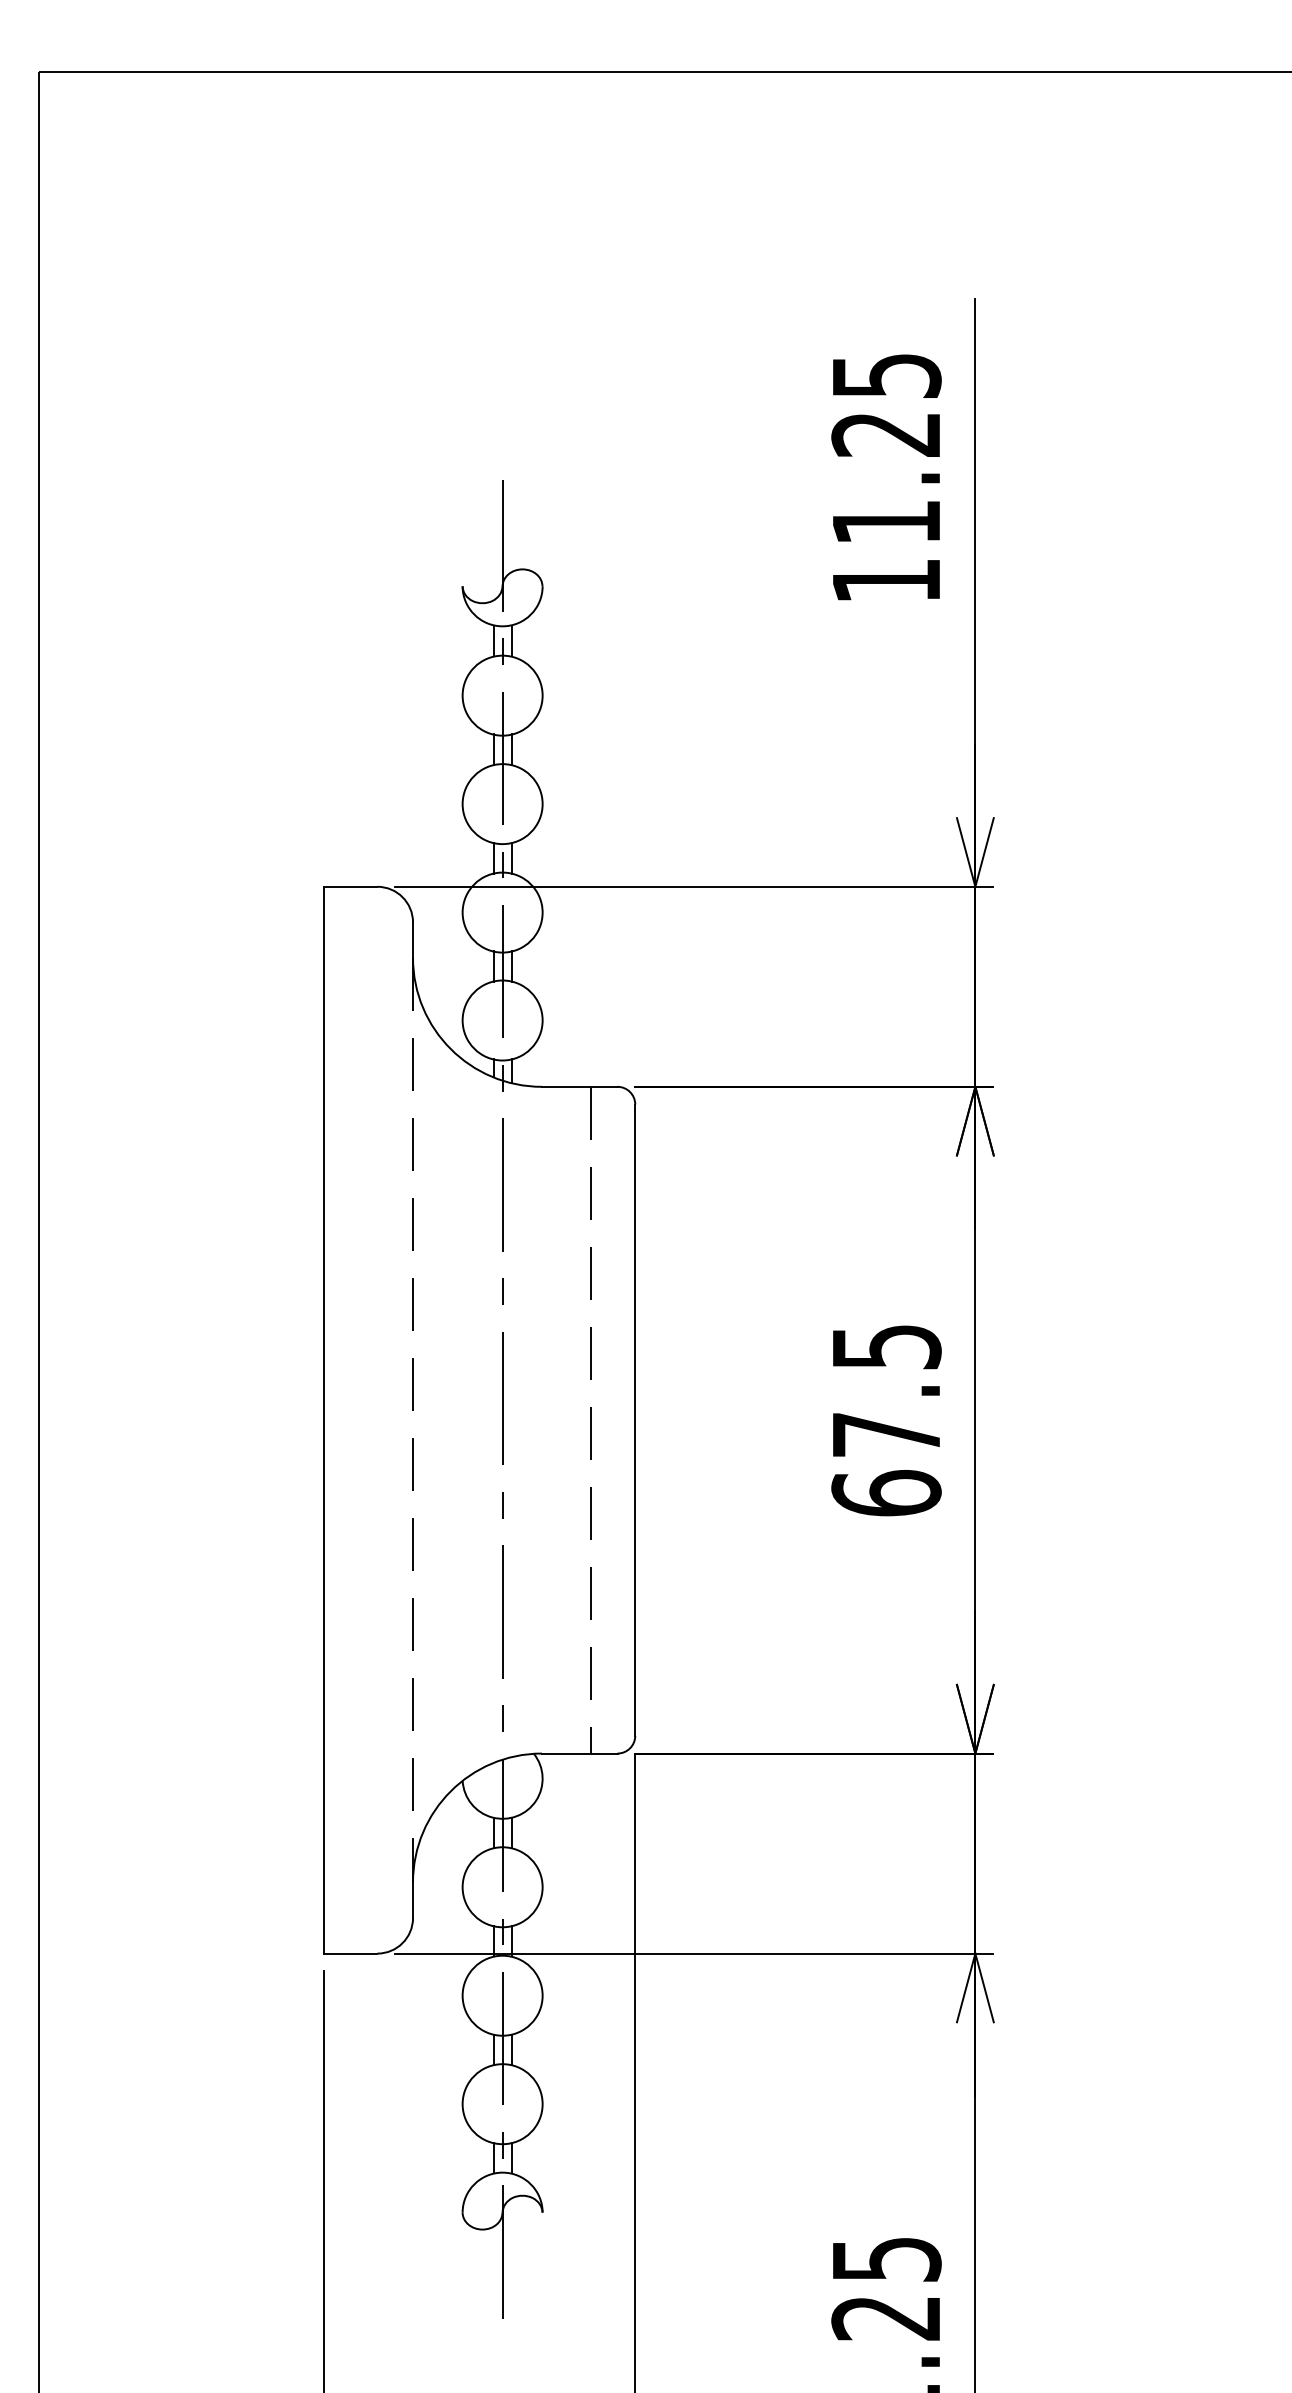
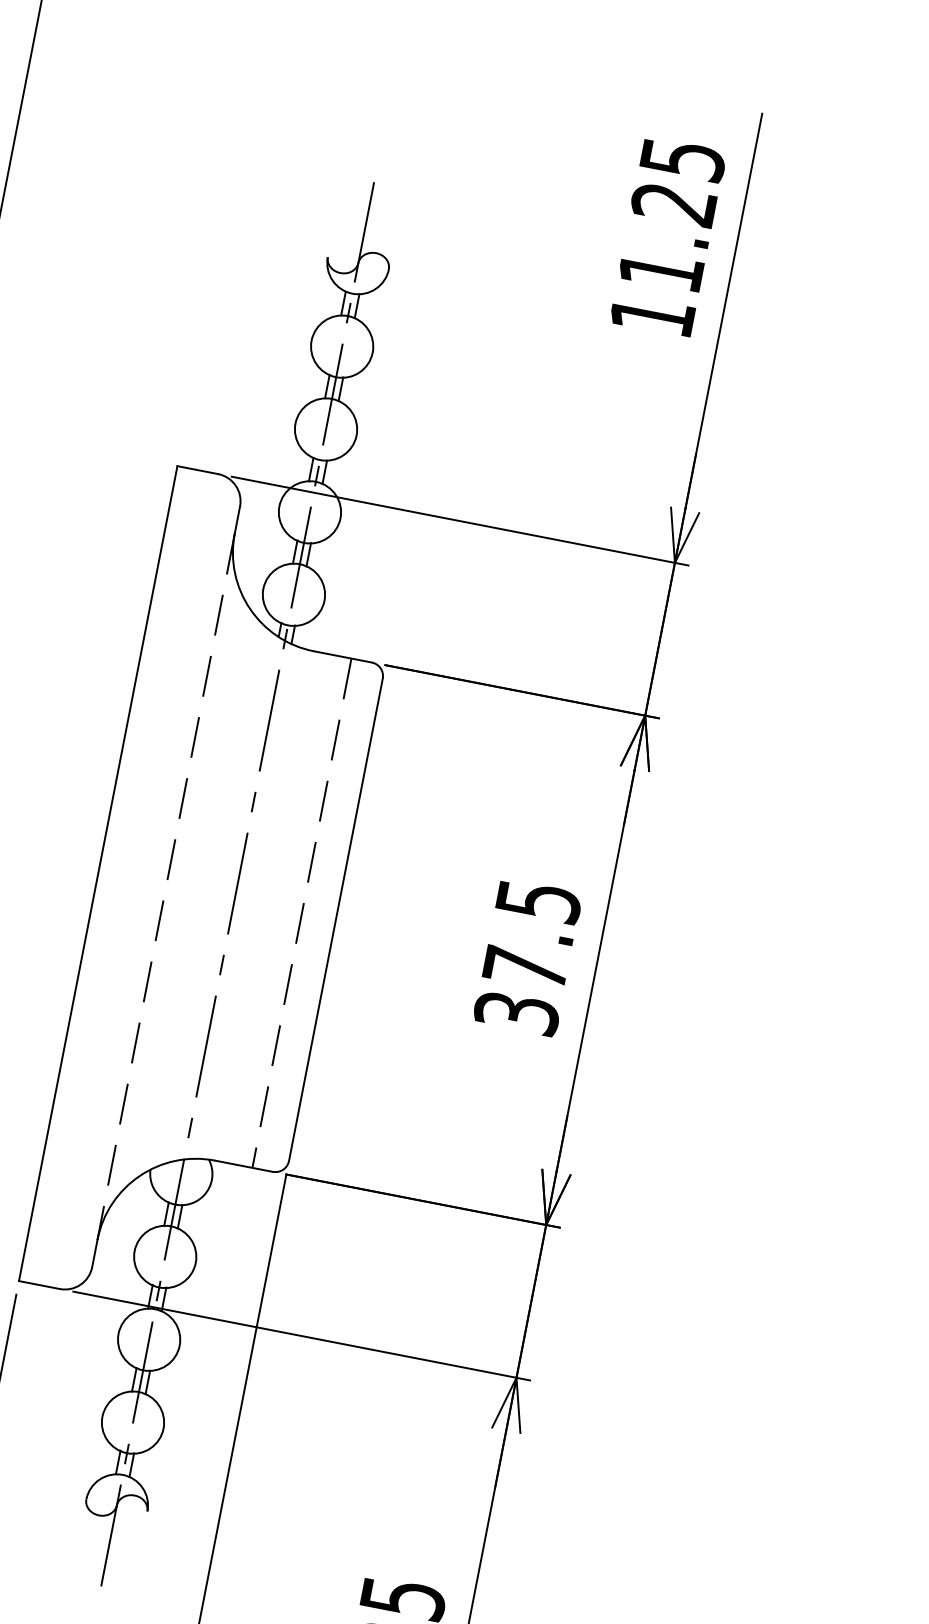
text: (886, 1492) -> (517, 1012), 67.5 -> 37.5

